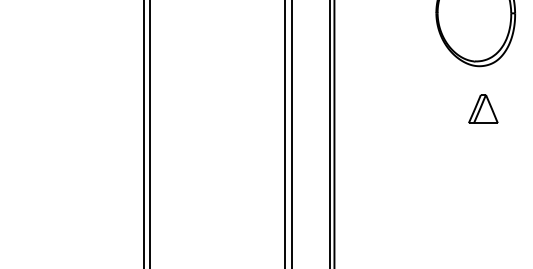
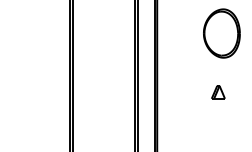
part: (483, 109) -> (218, 92), moved

